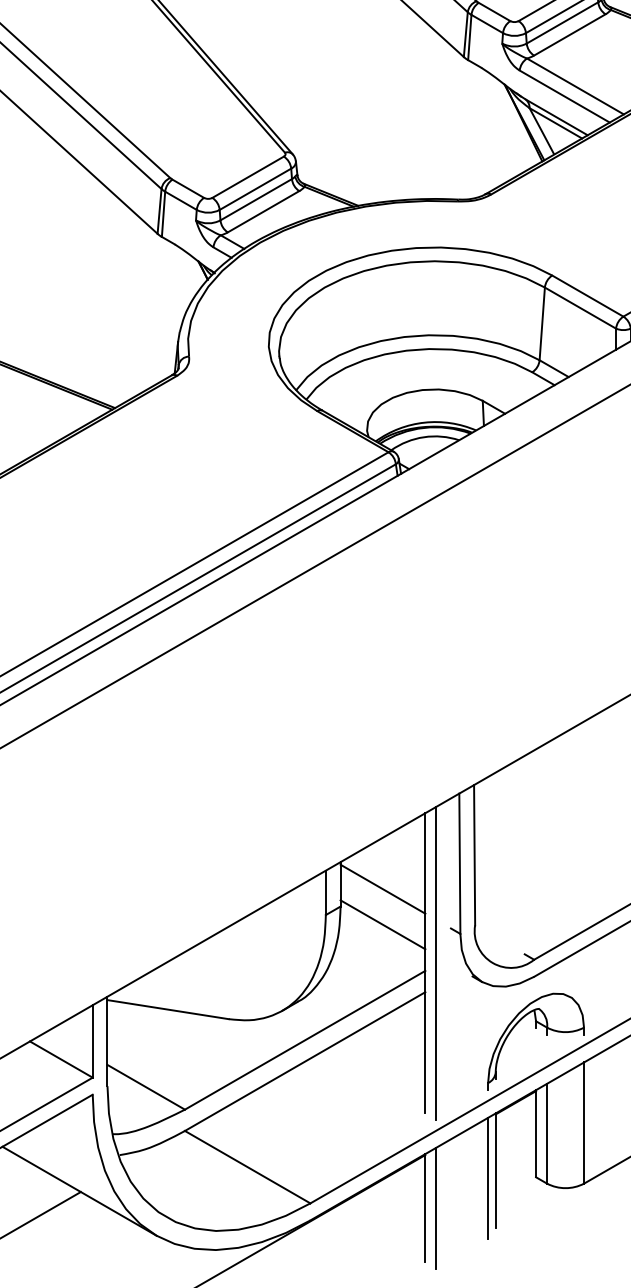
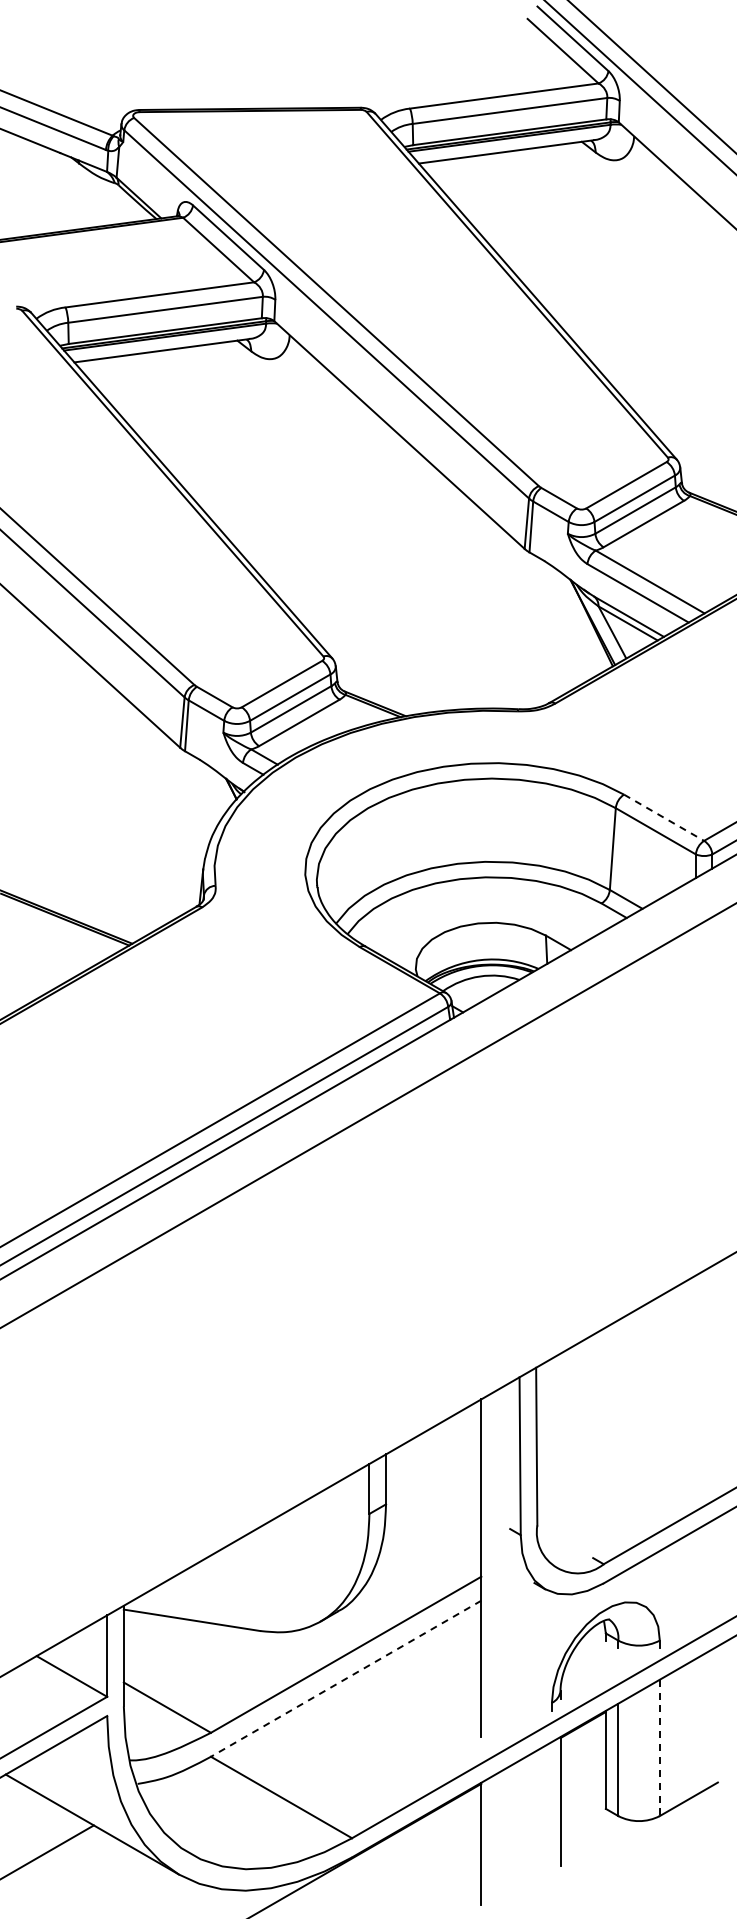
line: (588, 296) -> (664, 818), solid -> dashed
line: (382, 888) -> (433, 1484), removed
line: (382, 924) -> (433, 1524), removed
line: (436, 963) -> (493, 1568), removed
line: (304, 1061) -> (345, 1678), solid -> dashed
line: (583, 1123) -> (659, 1748), solid -> dashed
line: (487, 1178) -> (551, 1810), removed
line: (436, 1208) -> (493, 1843), removed

